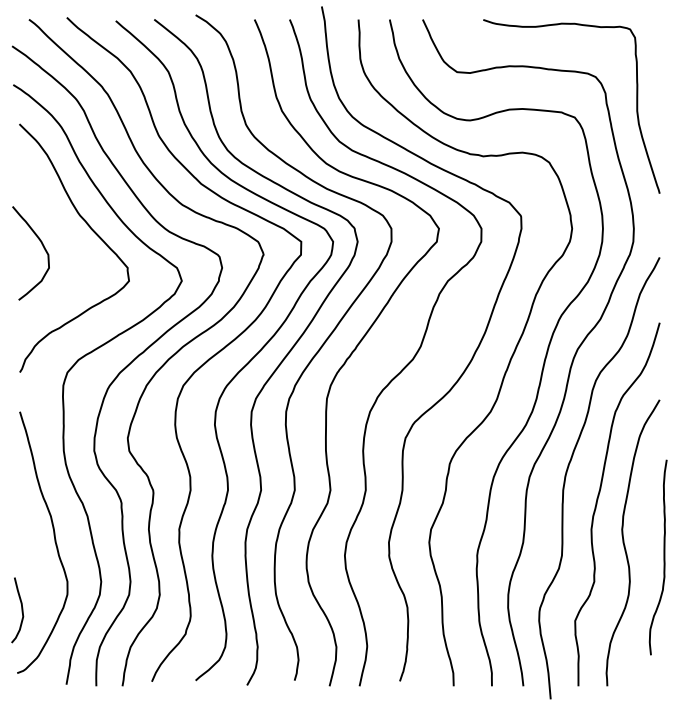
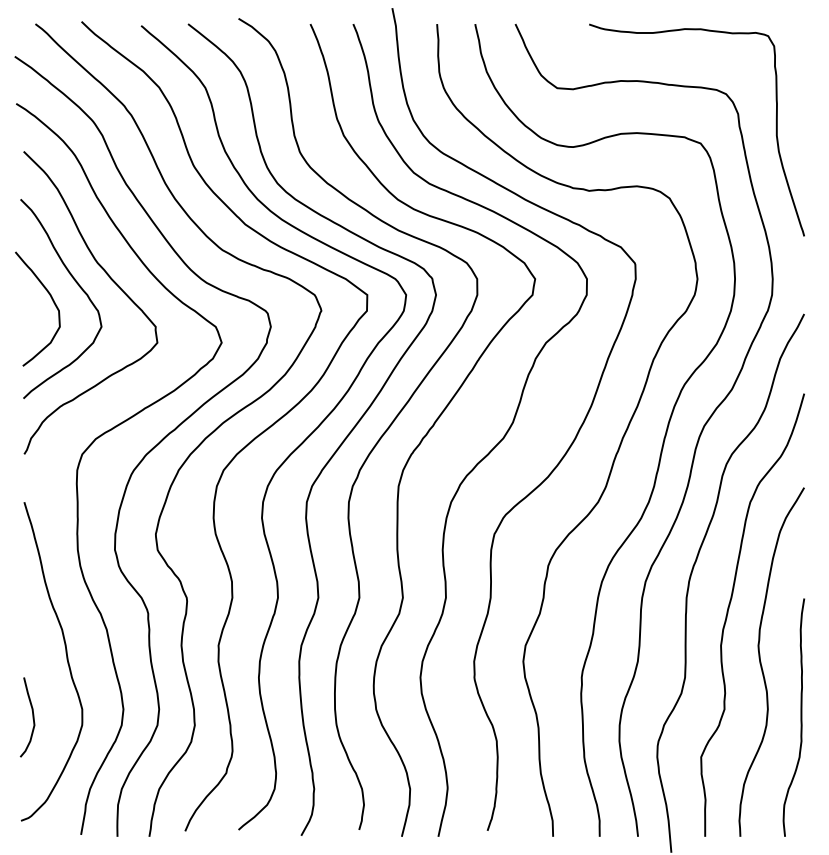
curve: (65, 236) -> (79, 288), added
curve: (663, 557) -> (800, 717), moved
curve: (21, 610) -> (32, 717), moved

